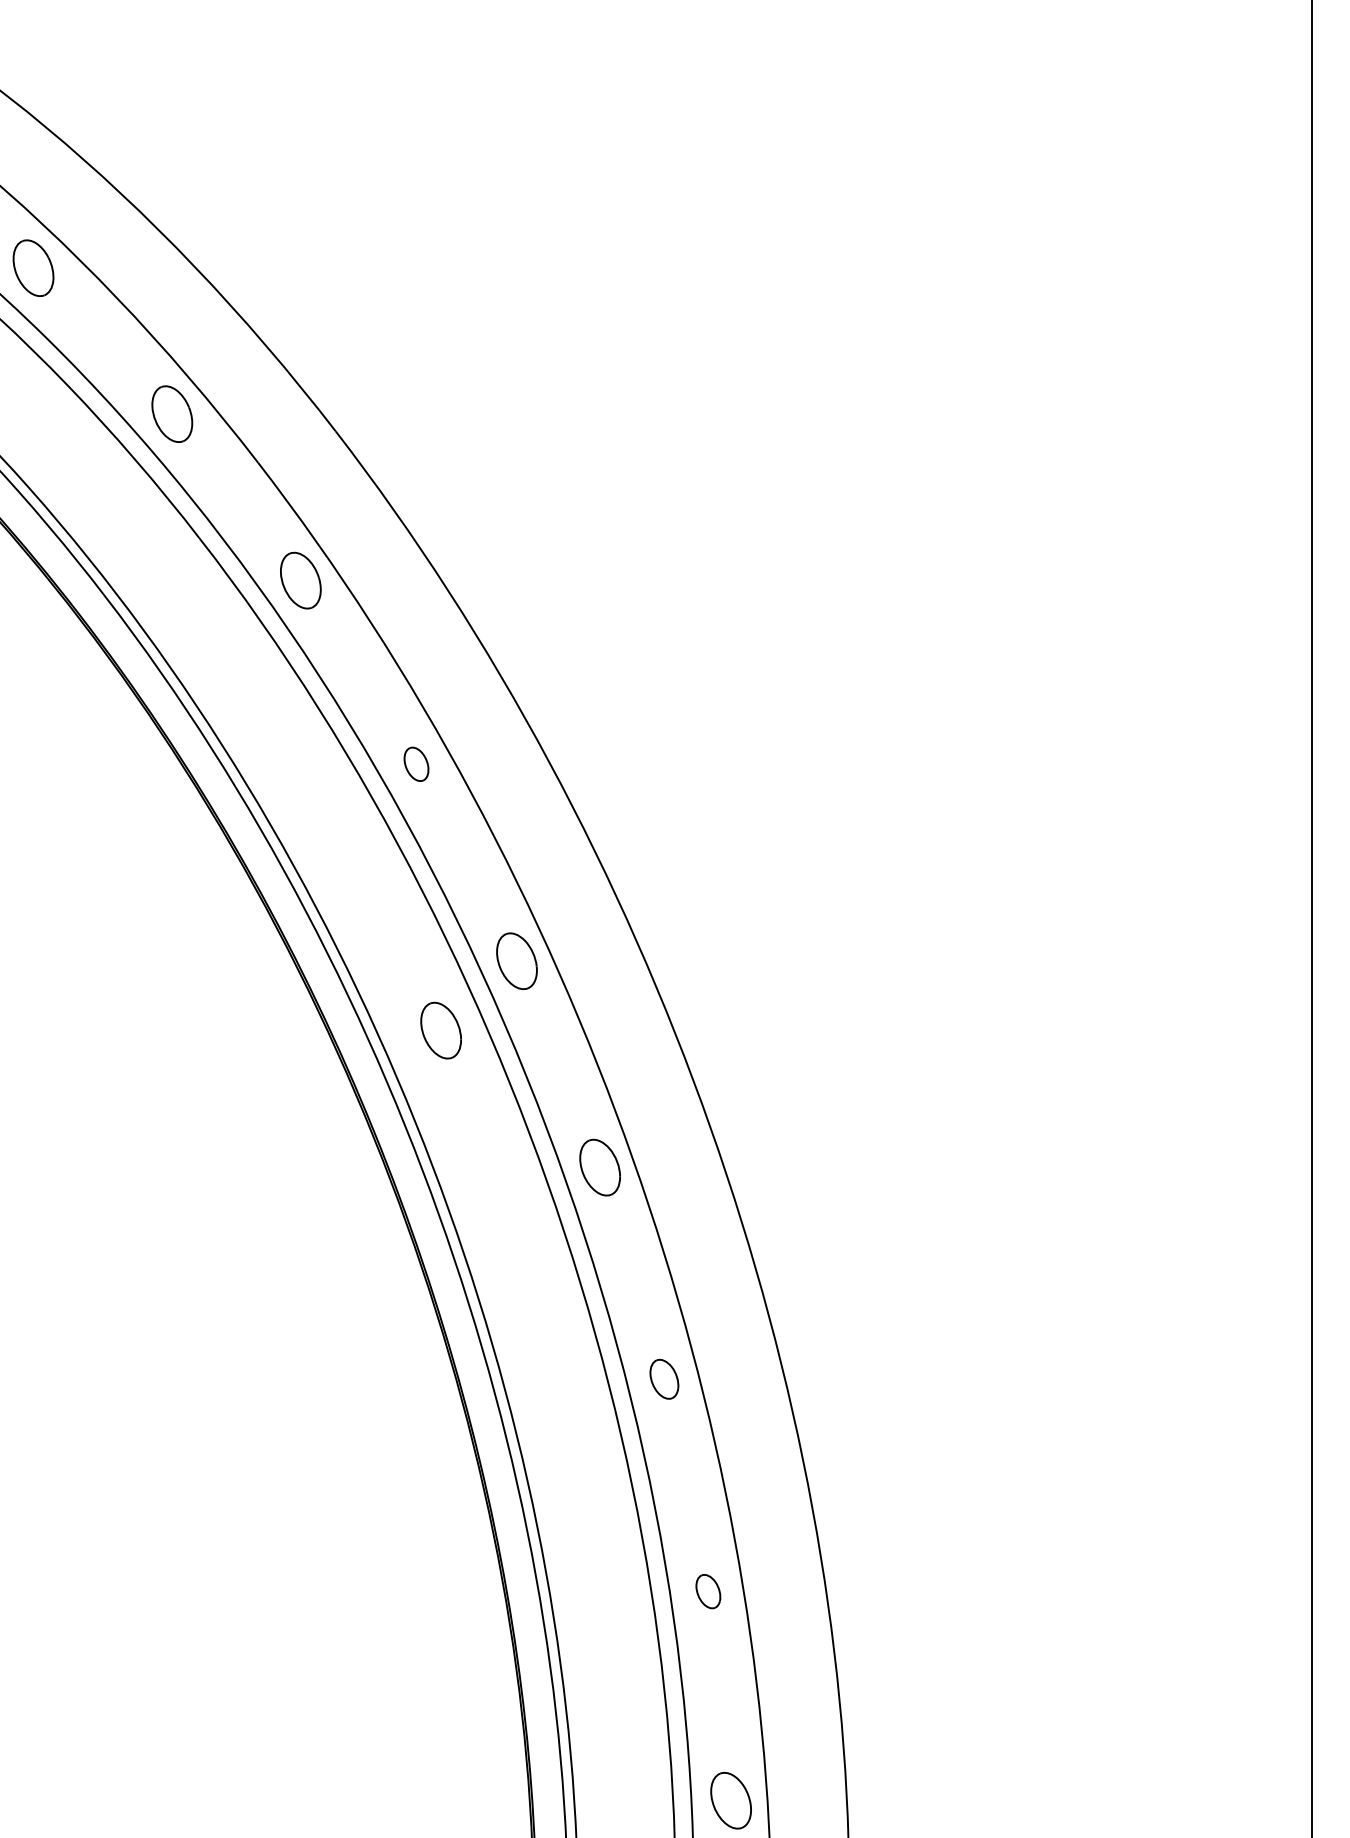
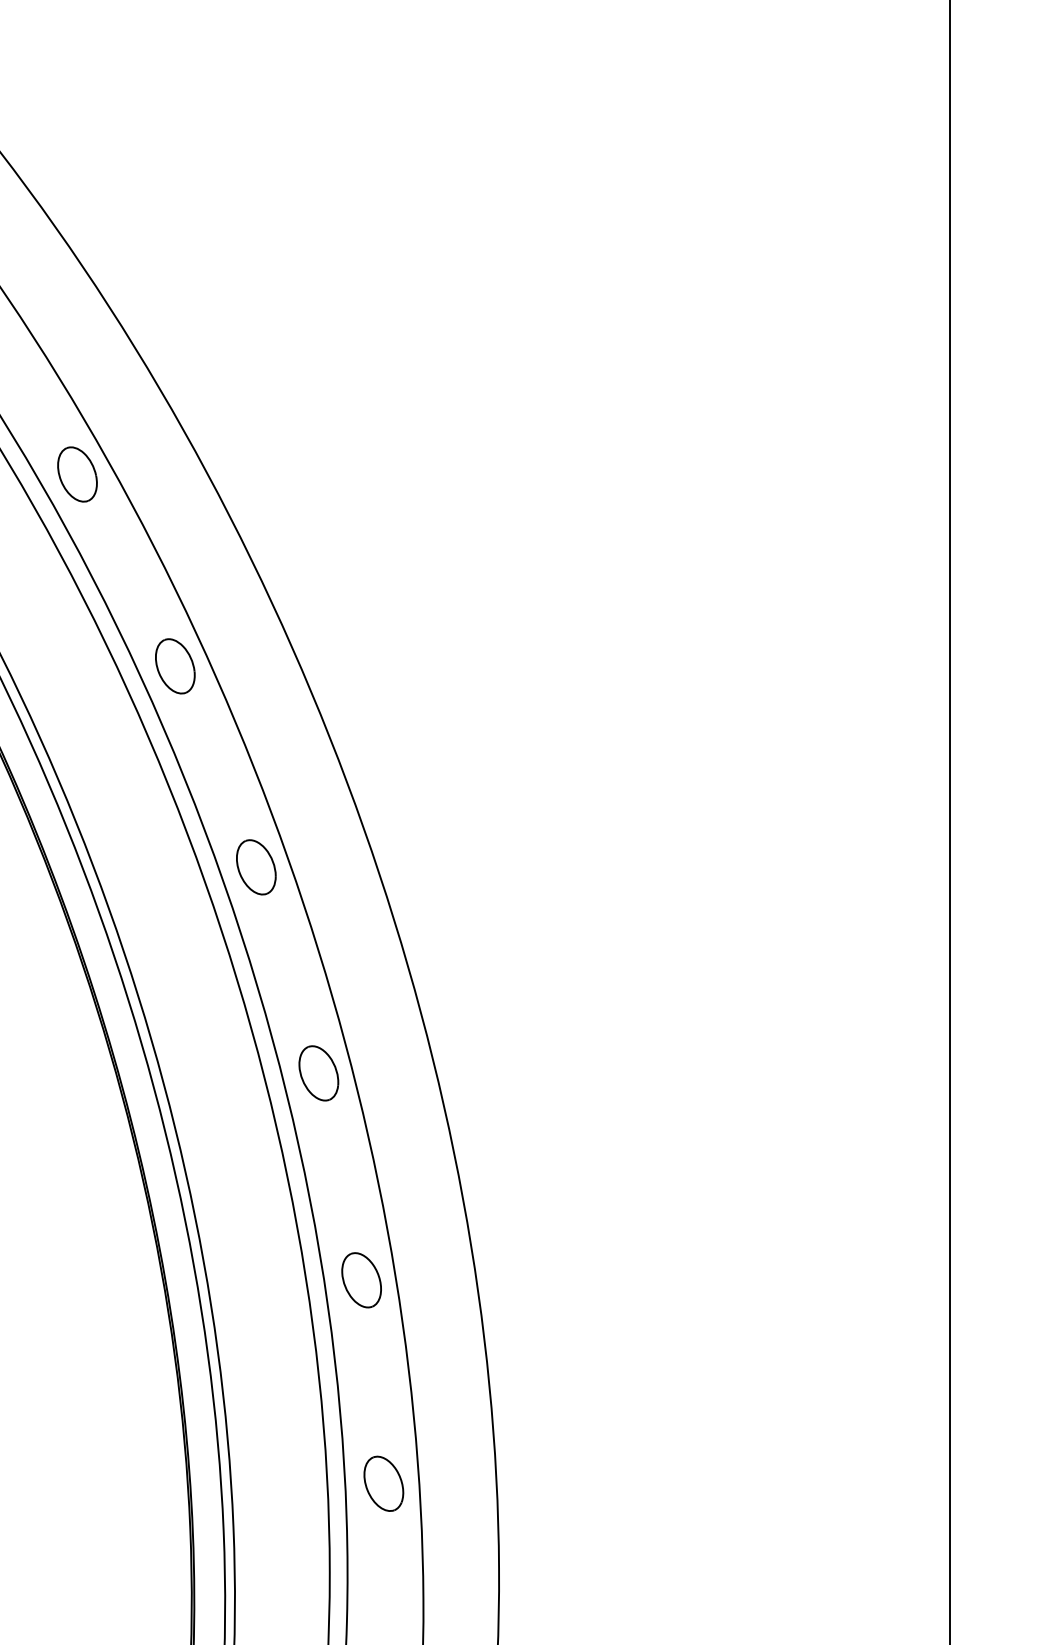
part: (416, 764) -> (77, 474), size x1.67
part: (440, 1030) -> (100, 733), removed
part: (664, 1379) -> (318, 1073), size x1.43
part: (708, 1591) -> (361, 1280), size x1.67

